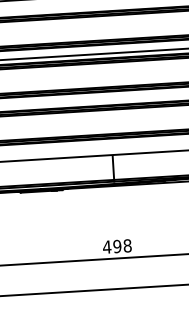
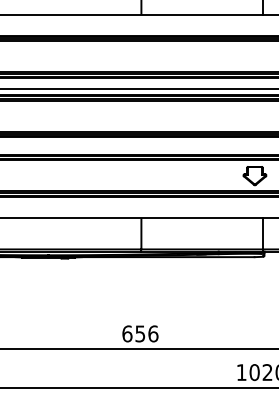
text: (117, 246) -> (140, 333), 498 -> 656

